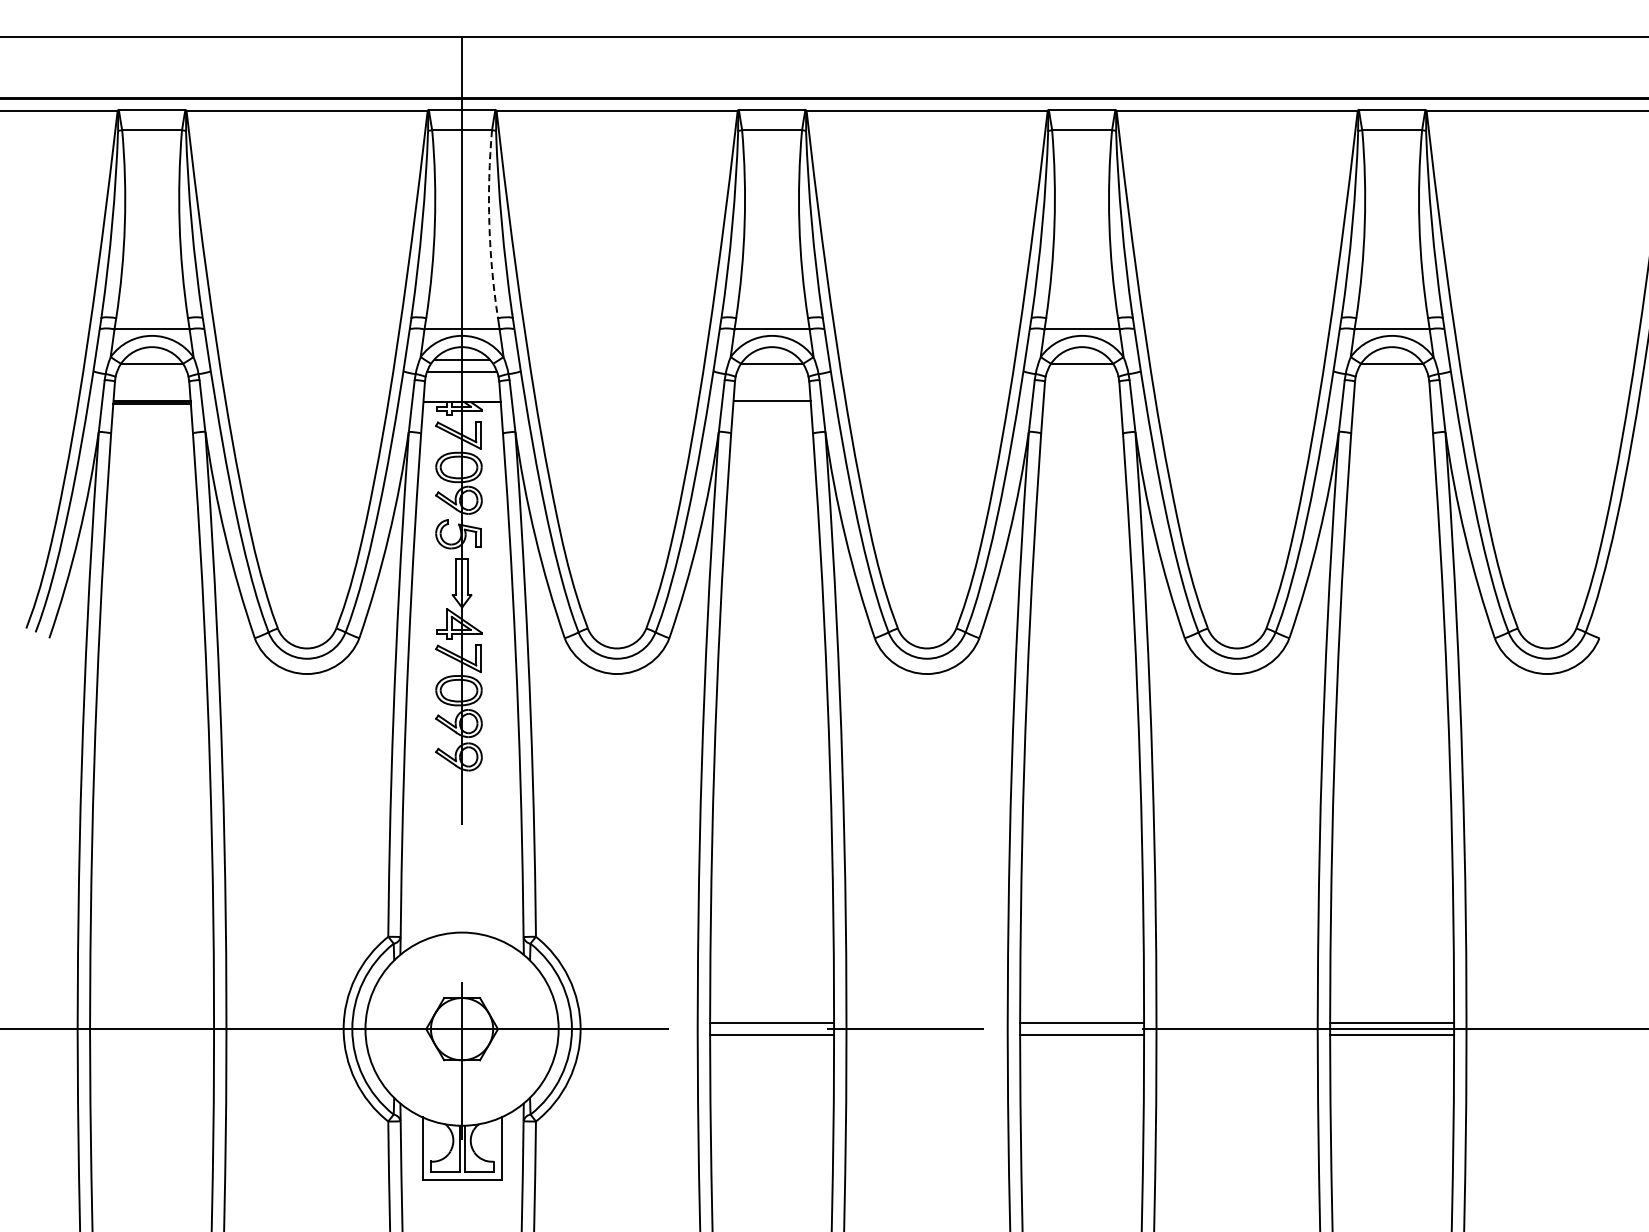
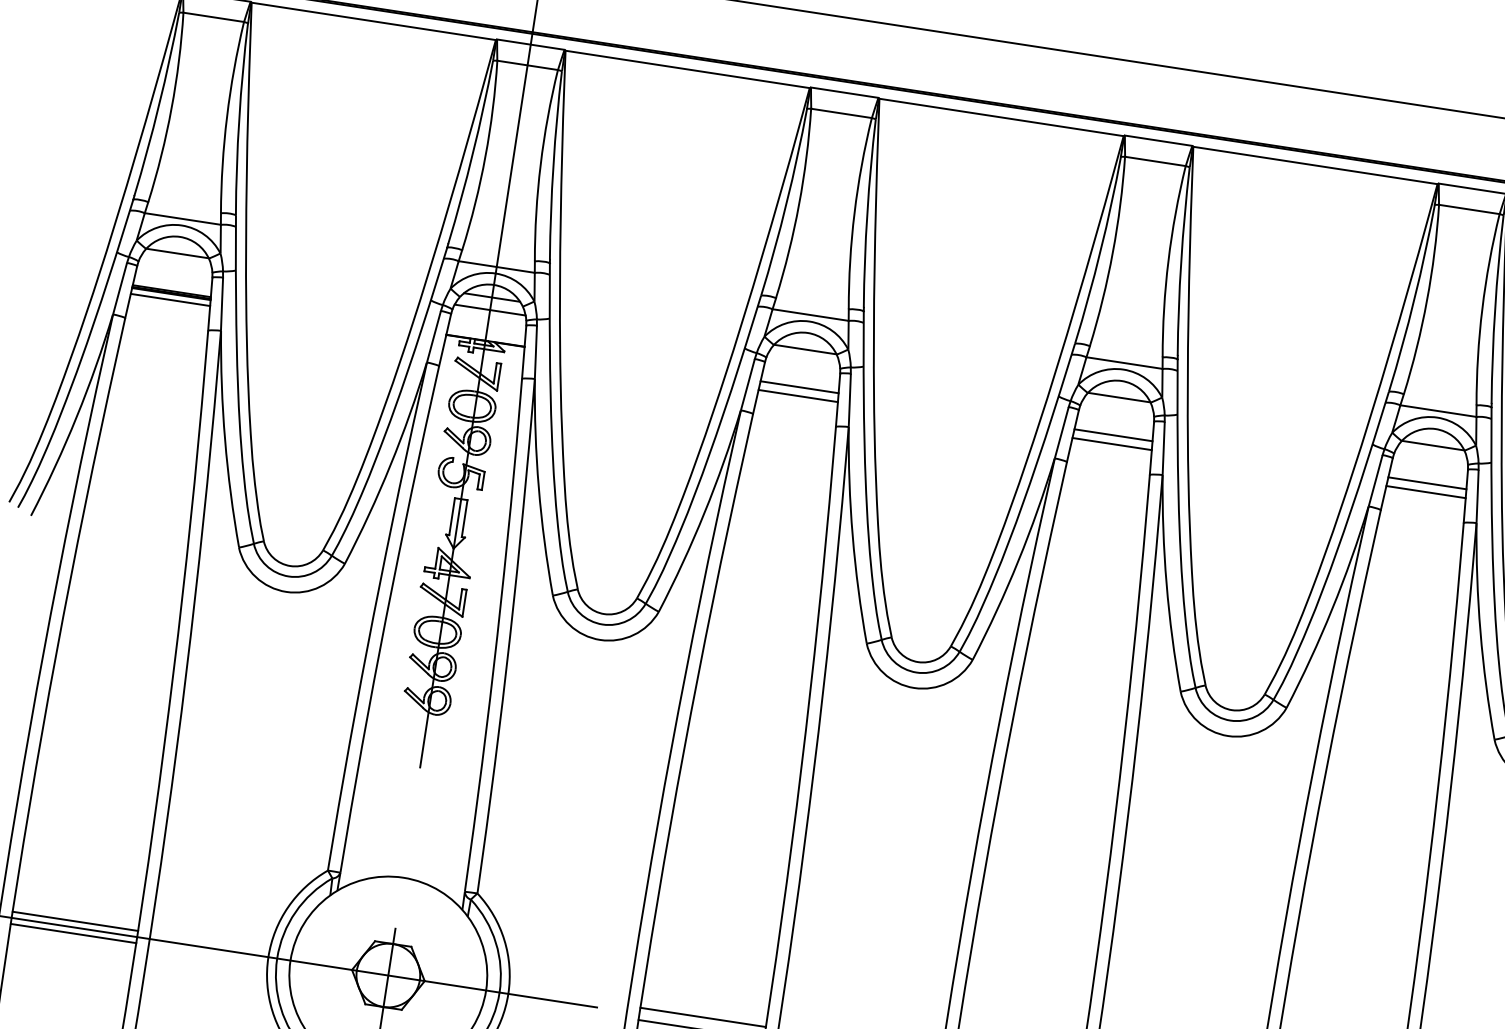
arc: (489, 224) -> (540, 165), dashed -> solid
line: (1081, 400) -> (1112, 434), added
line: (1391, 400) -> (1426, 482), added
line: (152, 409) -> (170, 300), added
line: (772, 409) -> (798, 396), added
line: (1082, 409) -> (1112, 444), added
line: (1392, 409) -> (1426, 492), added
line: (152, 1023) -> (75, 921), added
line: (152, 1035) -> (73, 933), added

